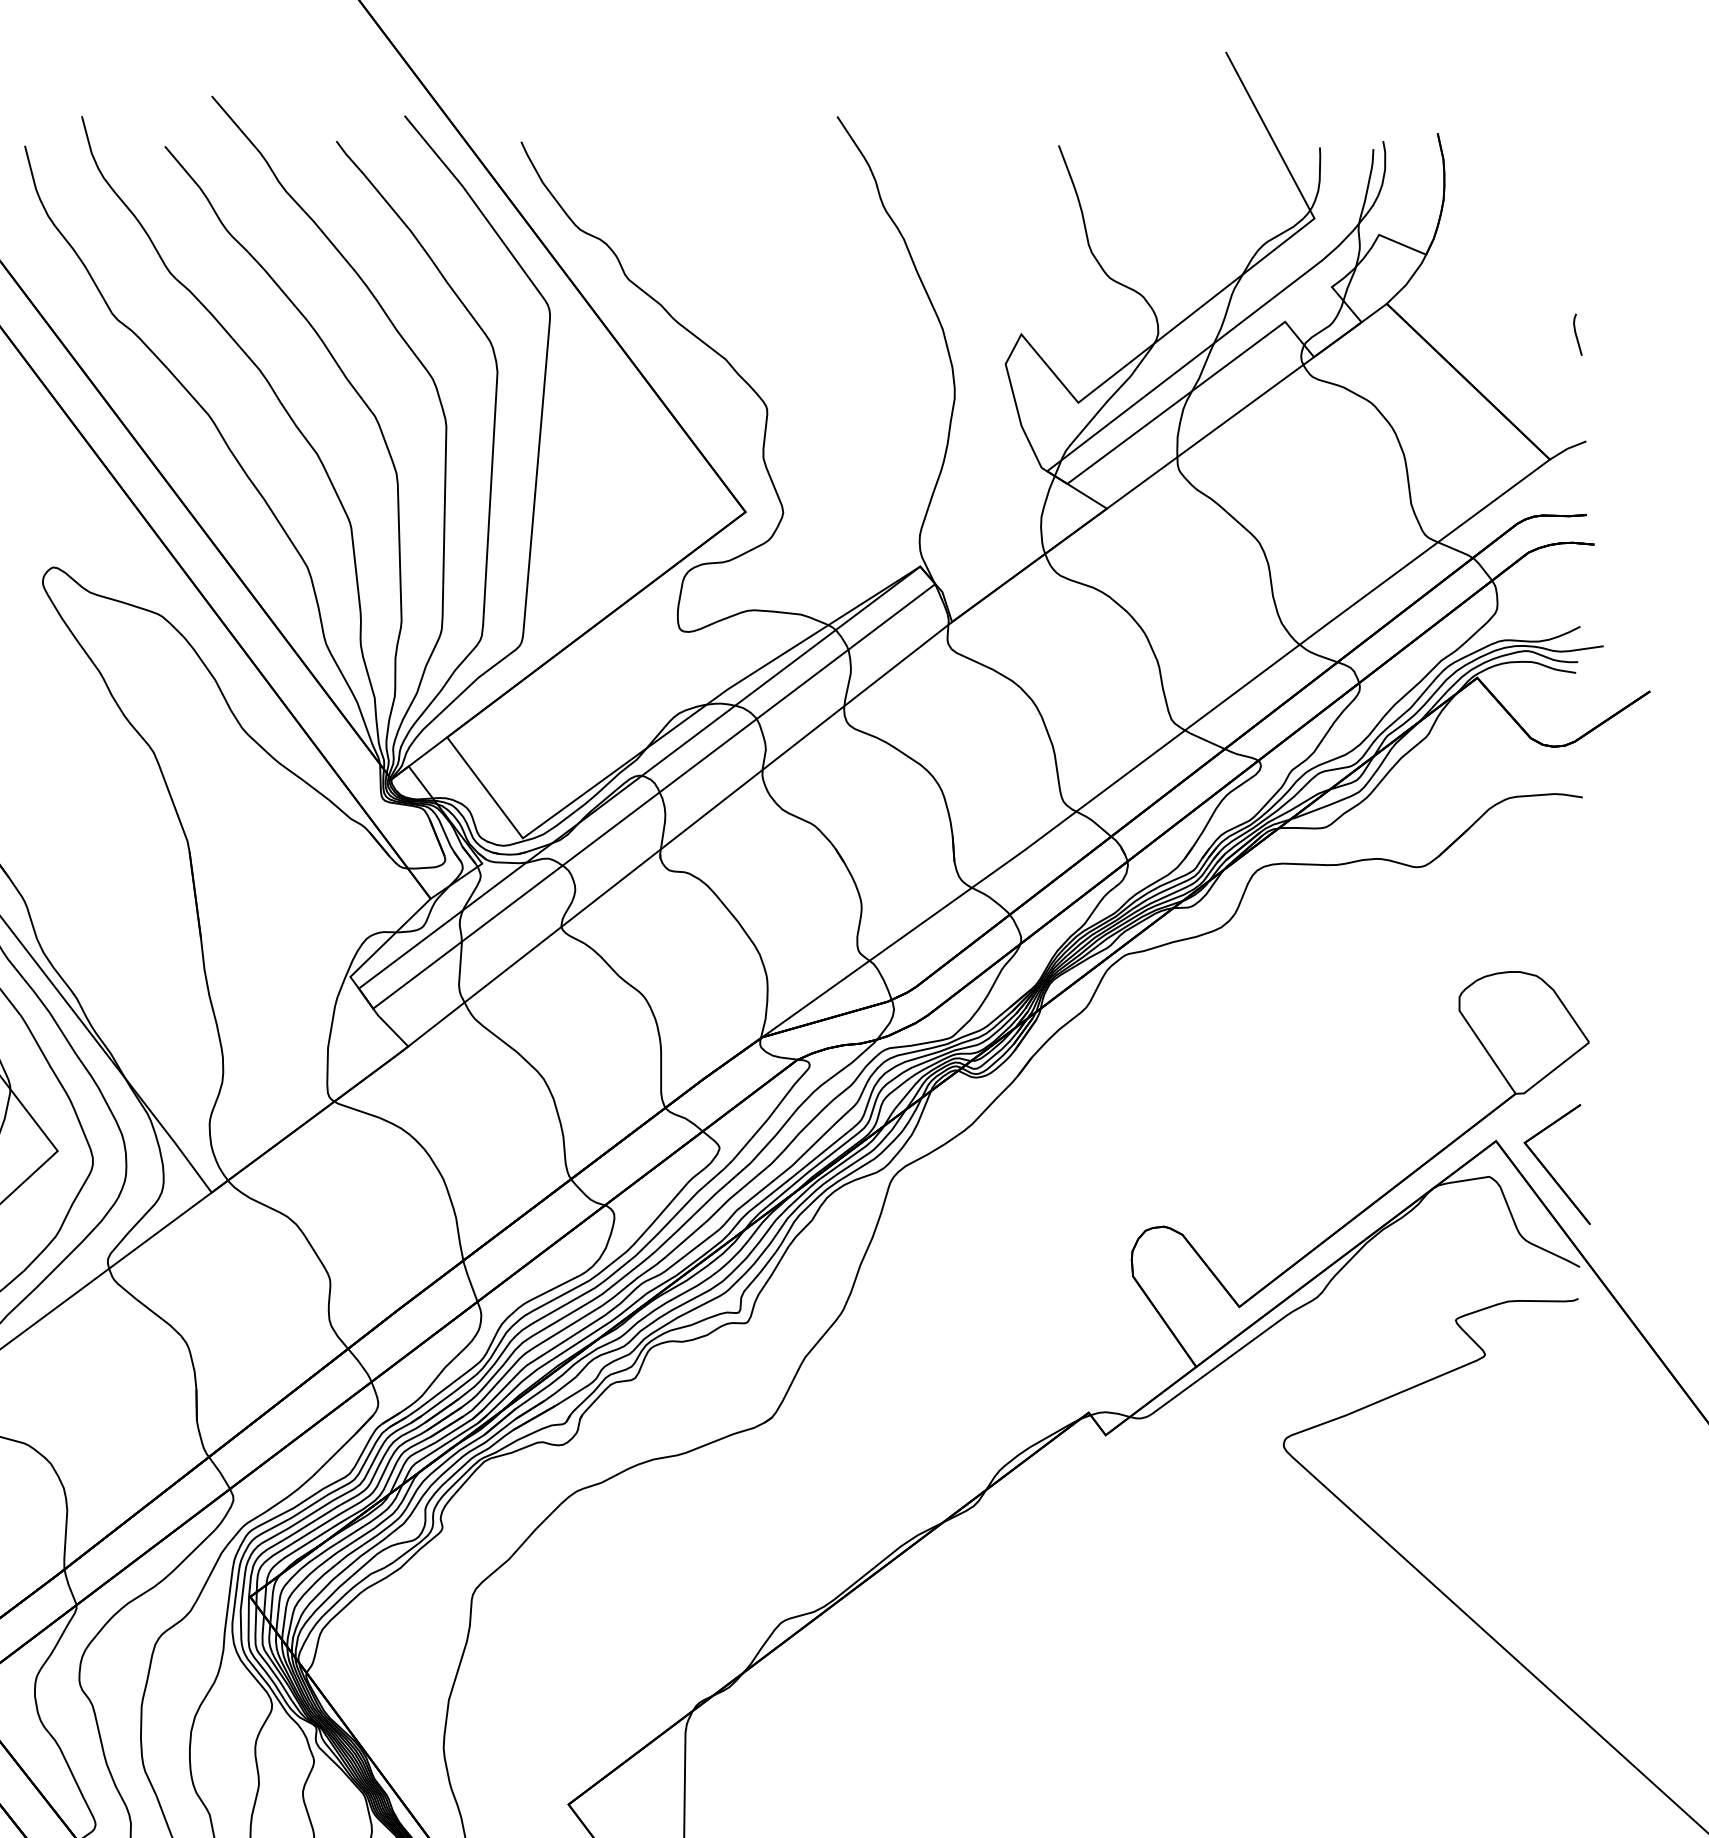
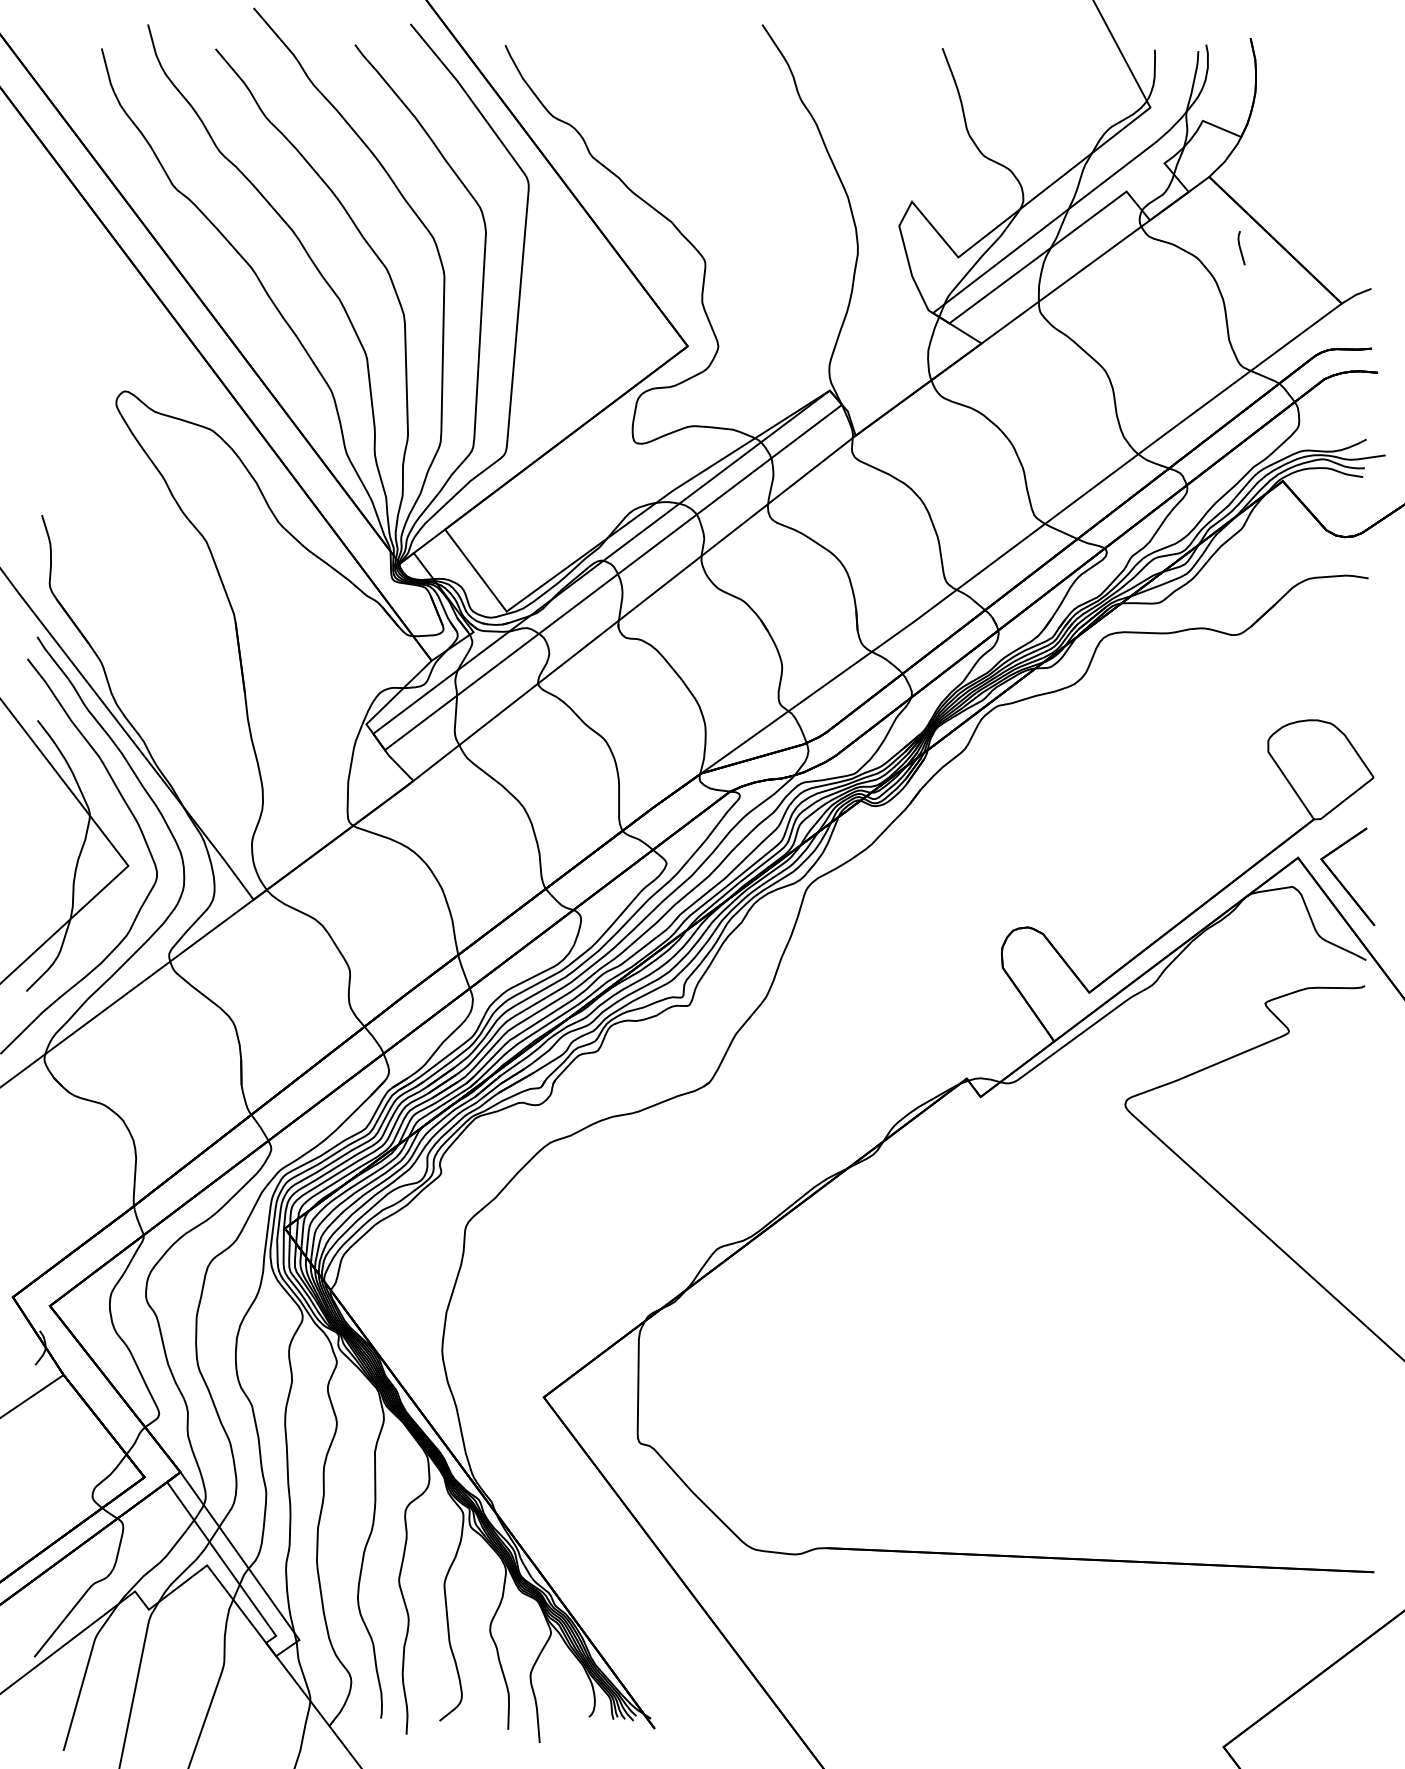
line: (1577, 335) -> (1241, 248), moved

